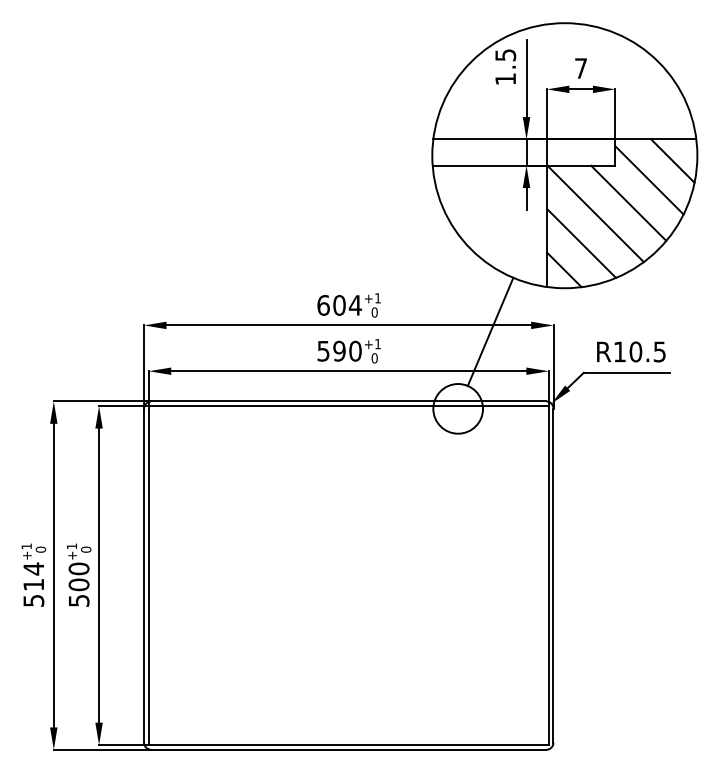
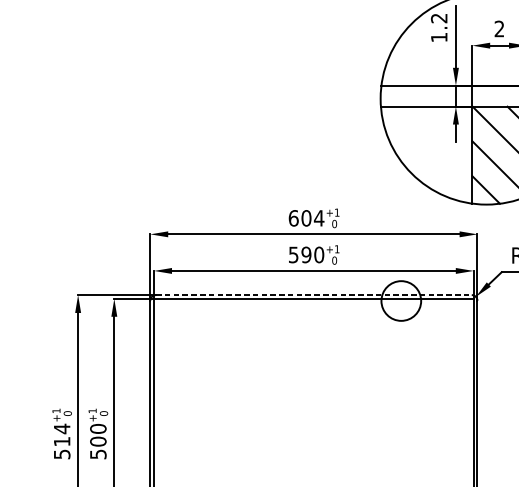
text: (505, 55) -> (439, 18), 1.5 -> 1.2
text: (580, 68) -> (499, 29), 7 -> 2
line: (490, 331) -> (427, 239), removed
line: (348, 401) -> (313, 295), solid -> dashed

